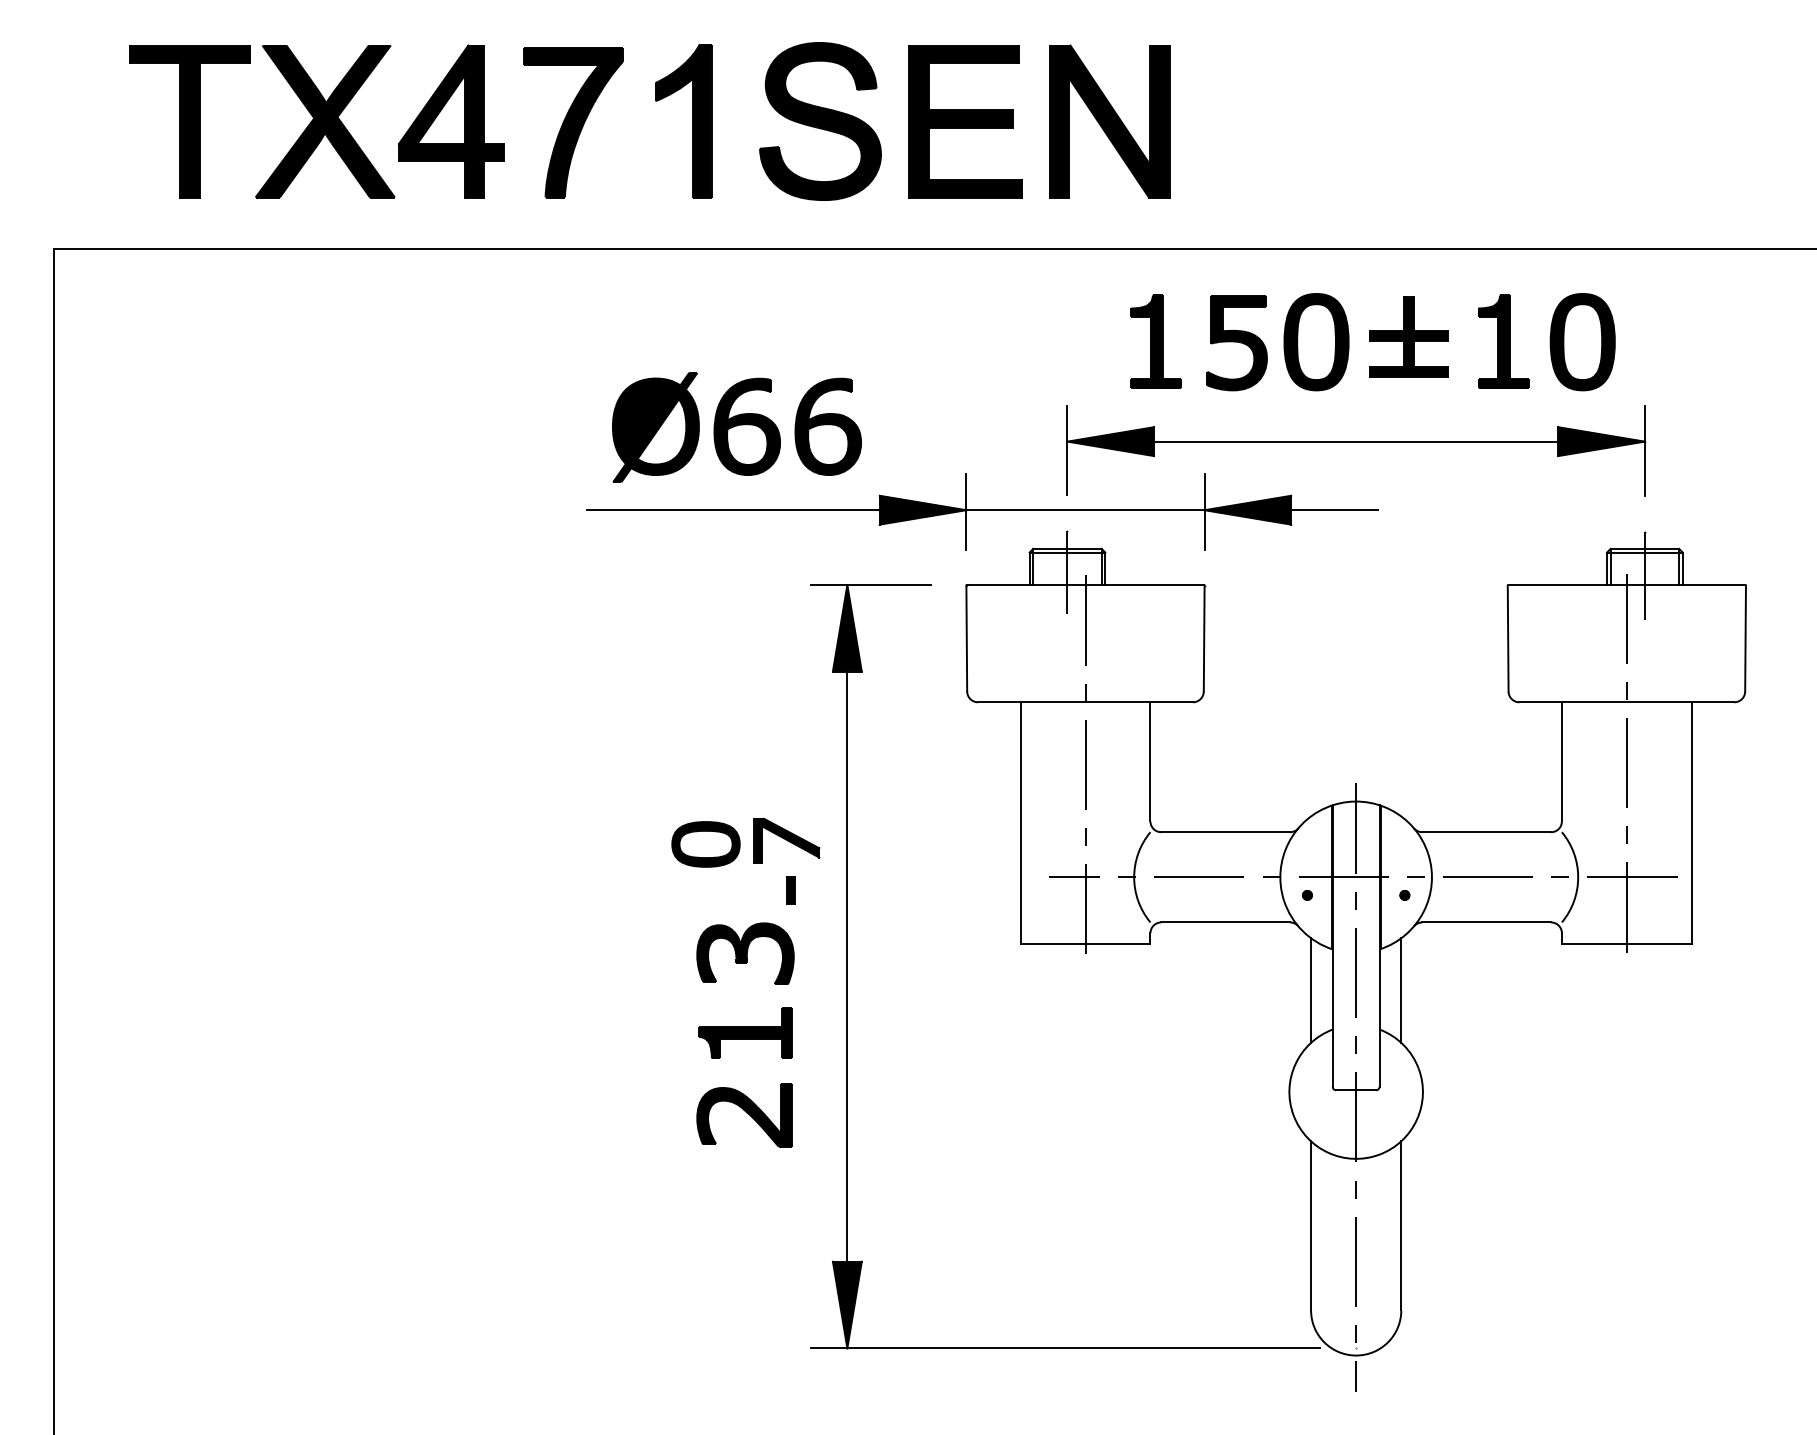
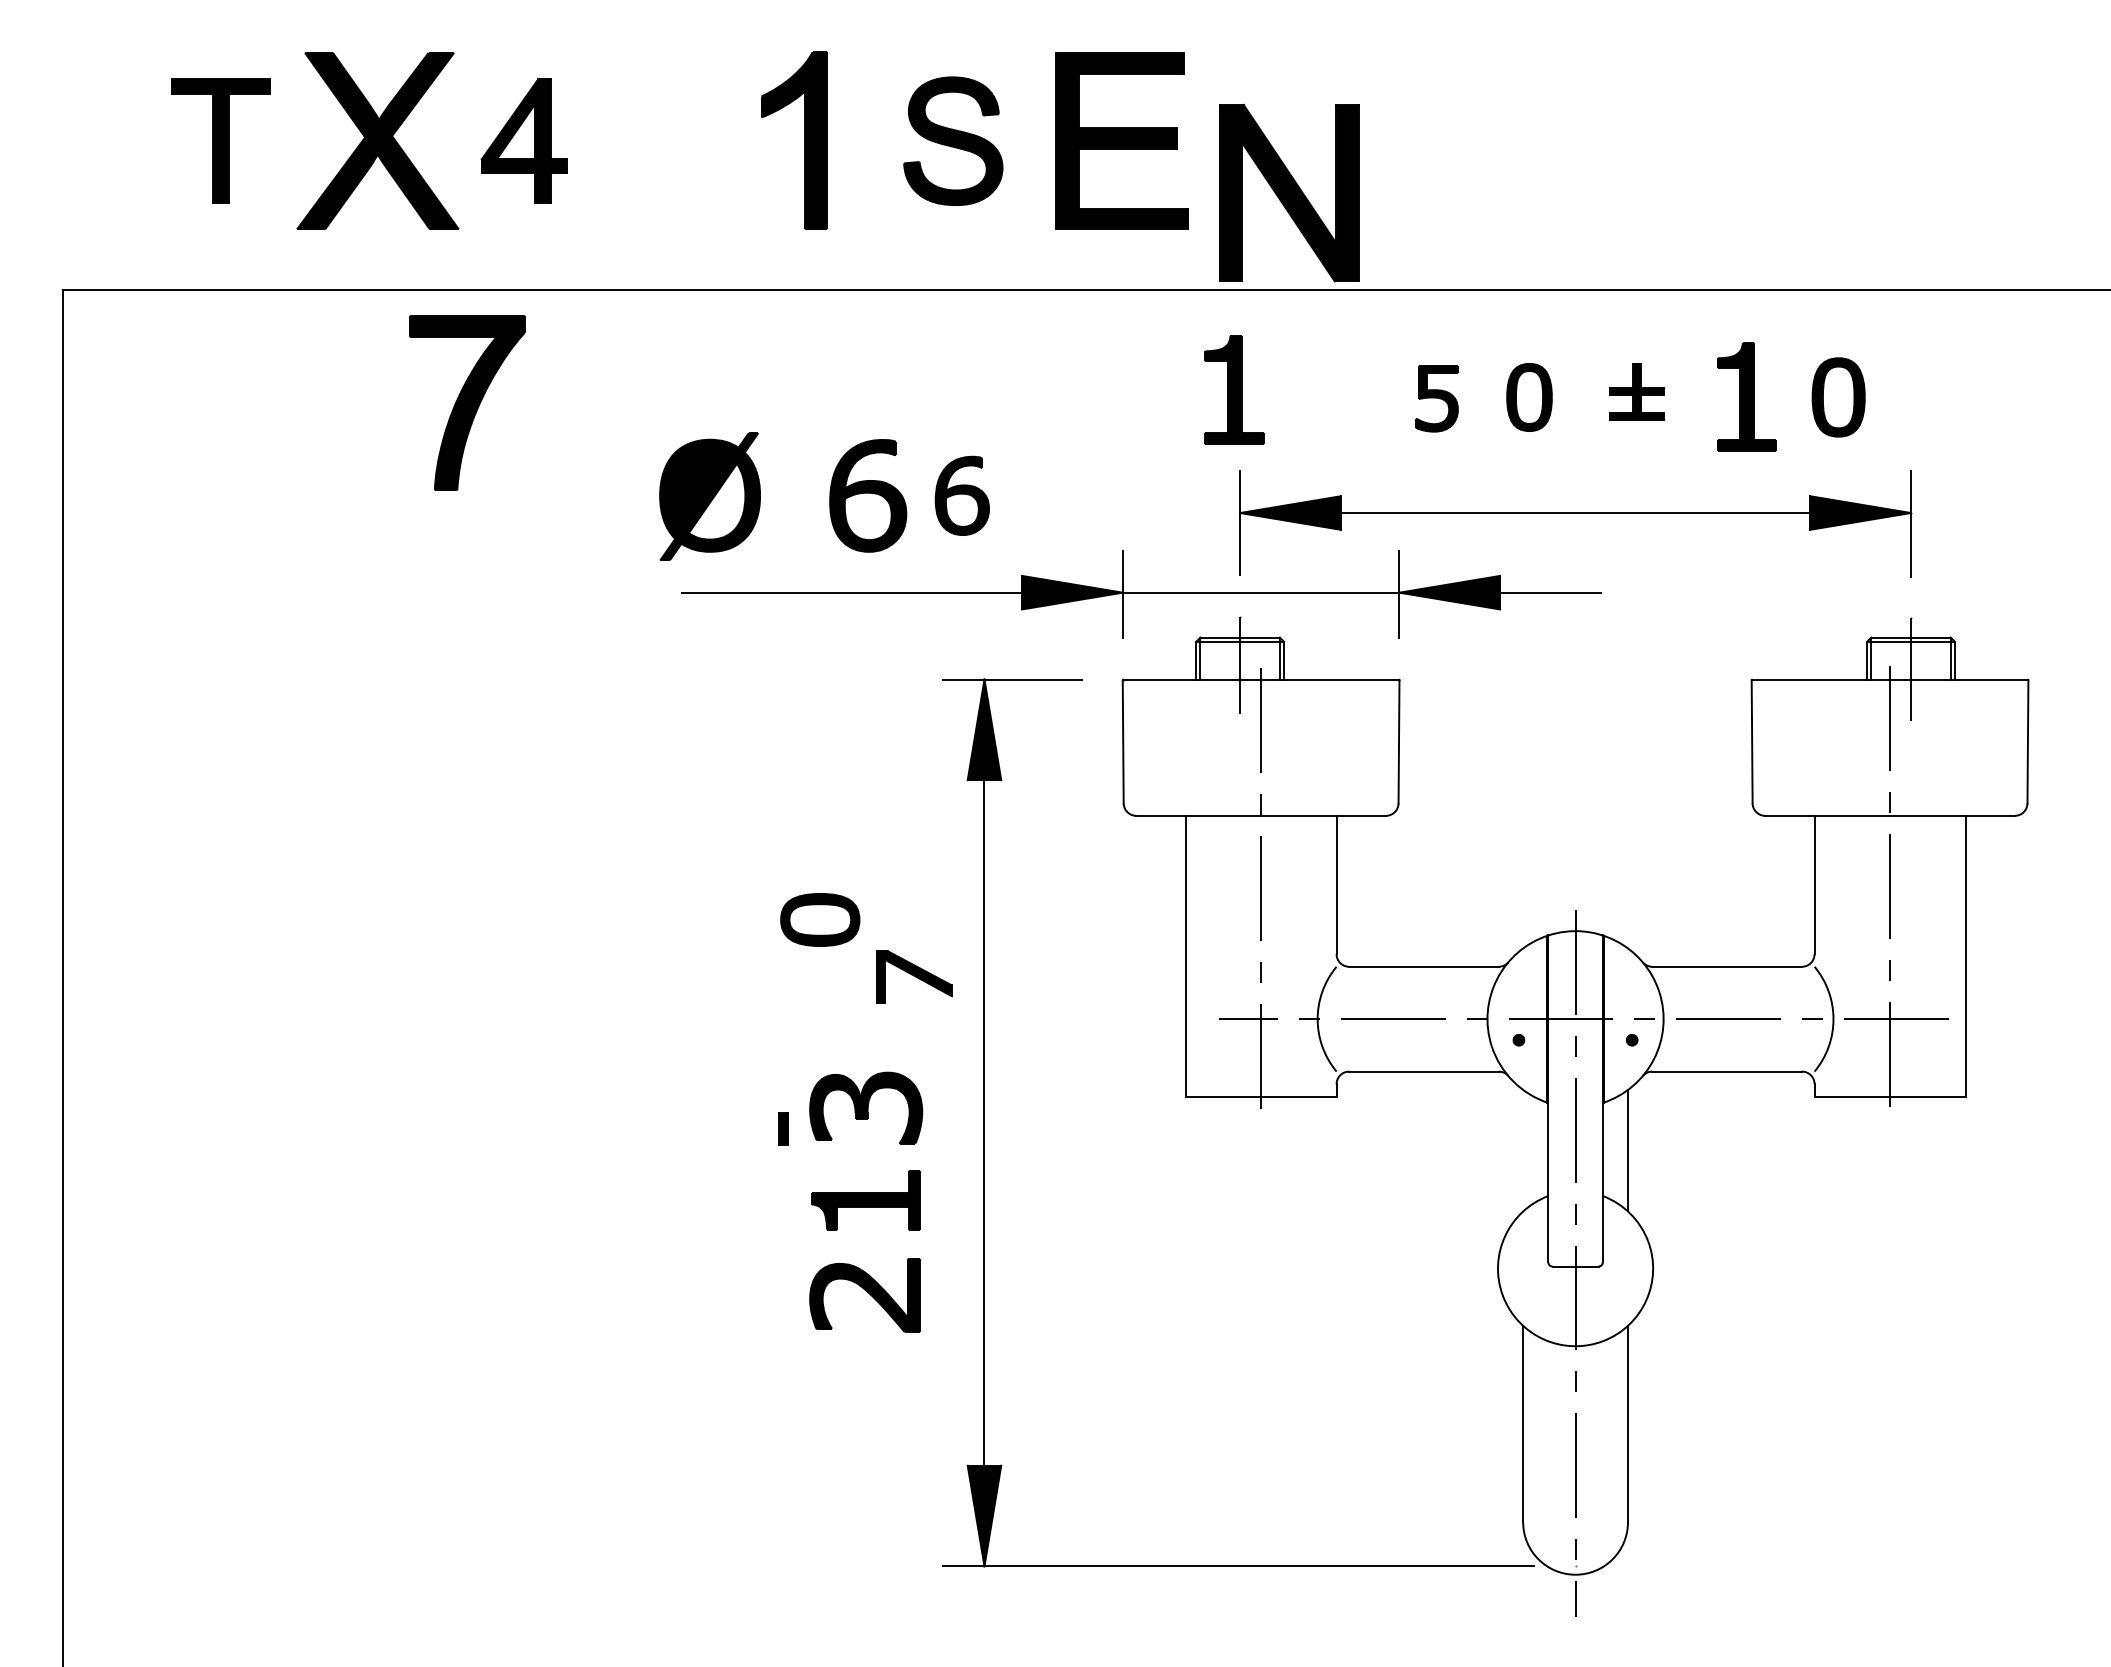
part: (189, 120) -> (220, 140), size x0.7
part: (451, 120) -> (524, 140), size x0.7
part: (1109, 120) -> (1289, 192), moved
part: (573, 121) -> (467, 402), moved
part: (820, 121) -> (953, 141), size x0.7
part: (1408, 337) -> (1636, 391), size x0.6
part: (1156, 341) -> (1234, 389), moved
part: (1316, 342) -> (1529, 397), size x0.6
part: (1582, 342) -> (1838, 397), size x0.7
part: (1236, 343) -> (1436, 398), size x0.6
part: (828, 426) -> (962, 495), size x0.7
part: (655, 427) -> (709, 496), moved
part: (706, 844) -> (820, 919), moved
part: (790, 889) -> (783, 1128), moved
line: (1311, 990) -> (1523, 1150), removed

